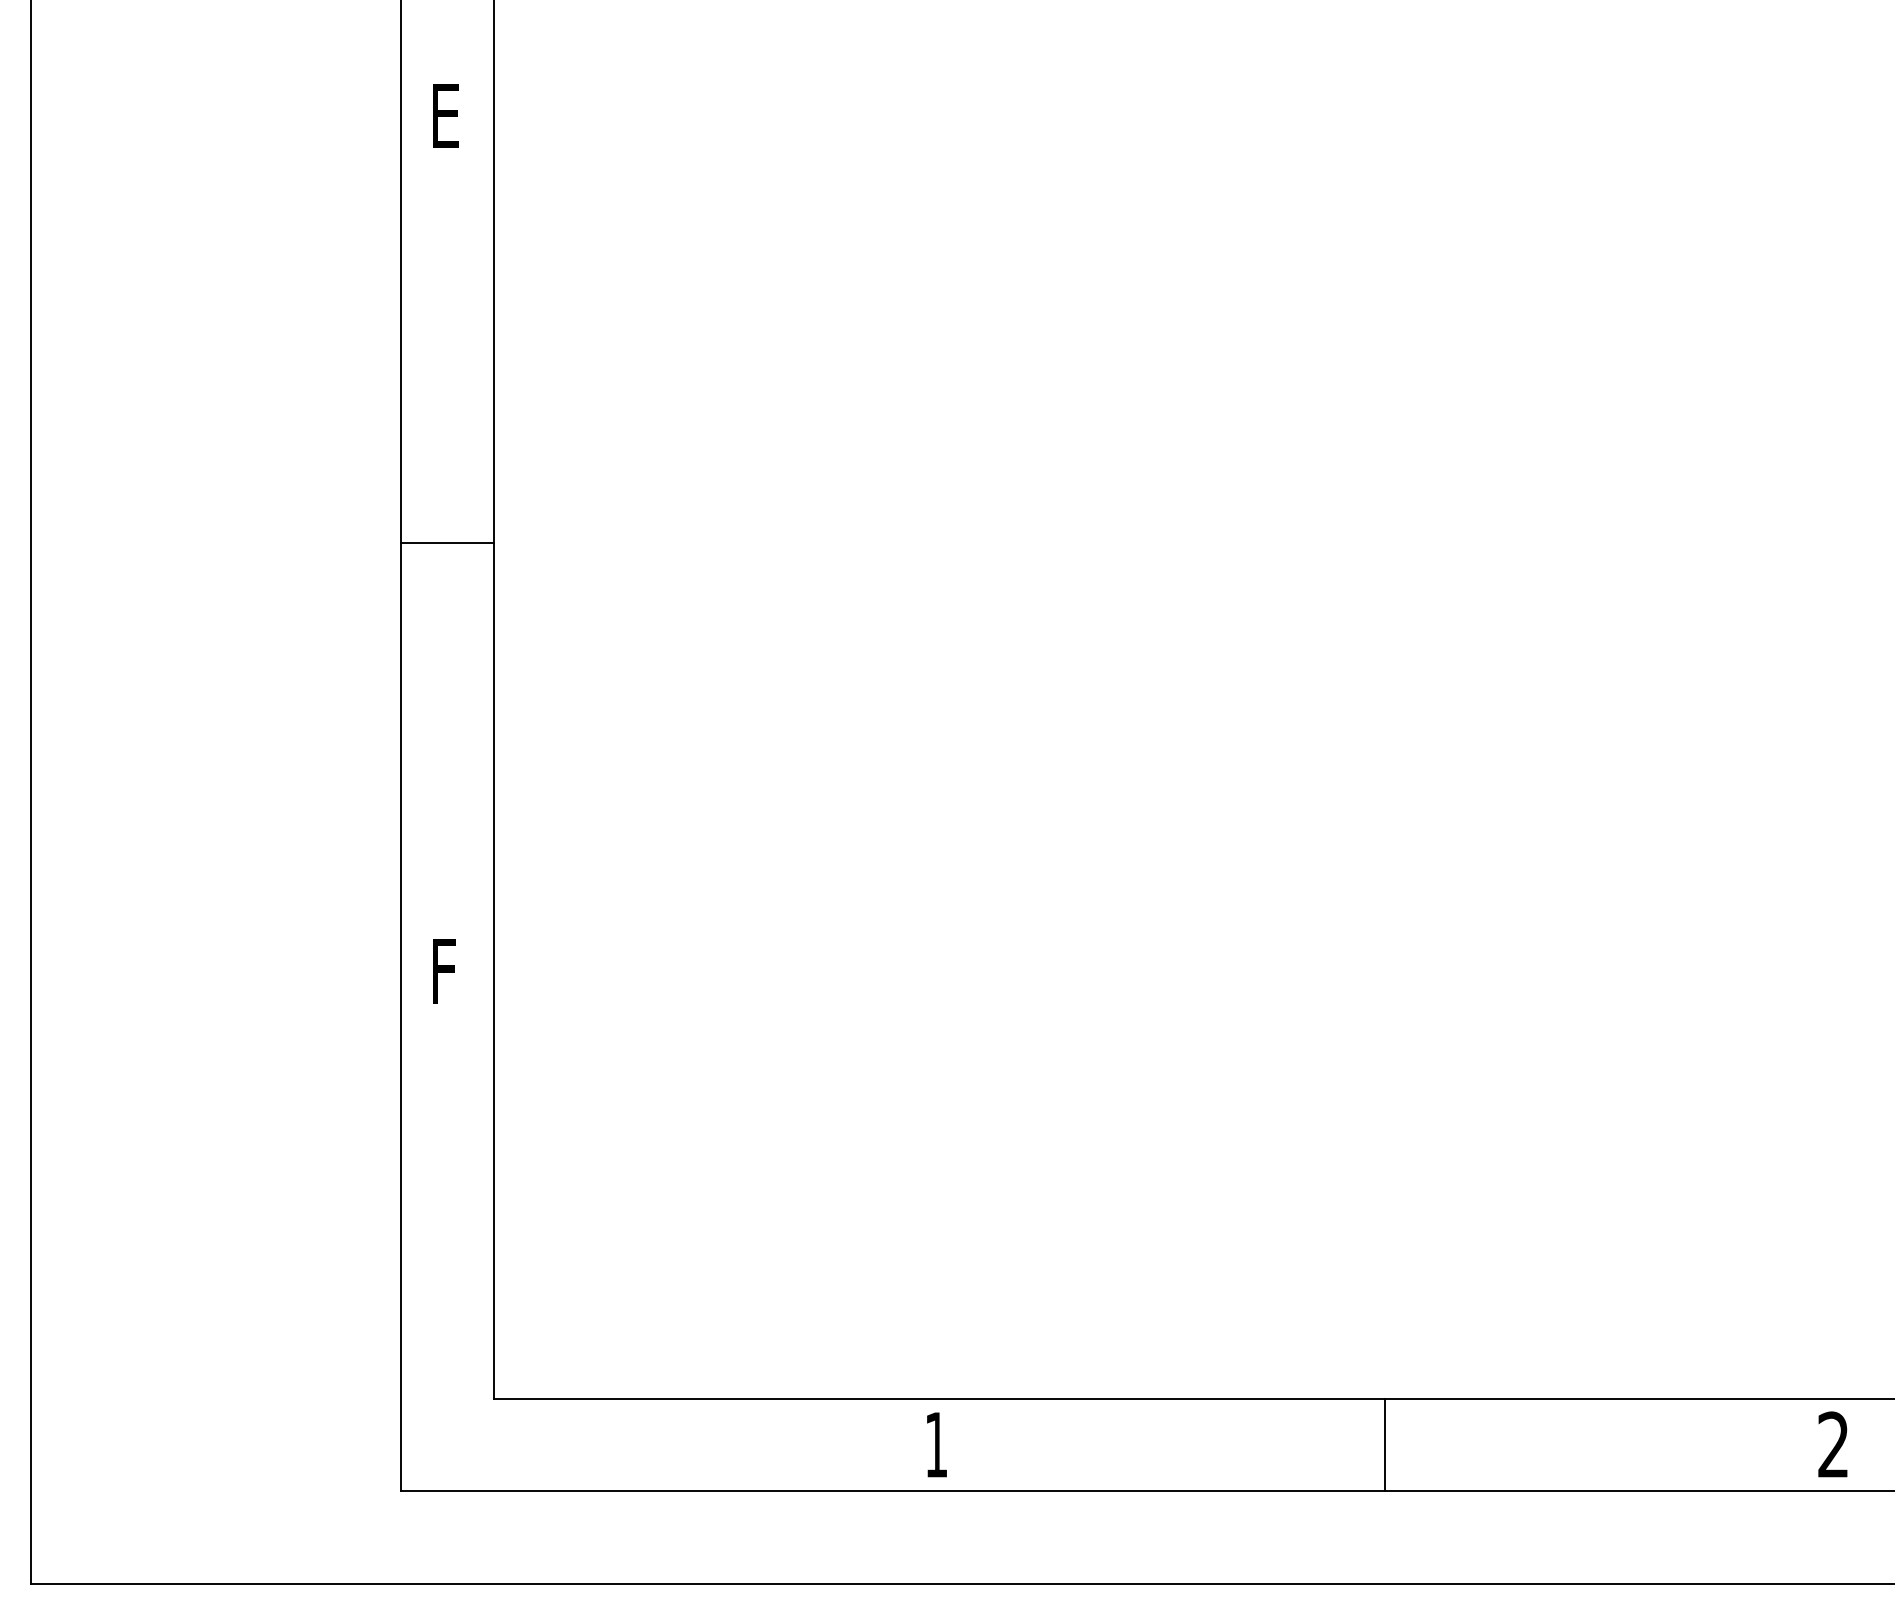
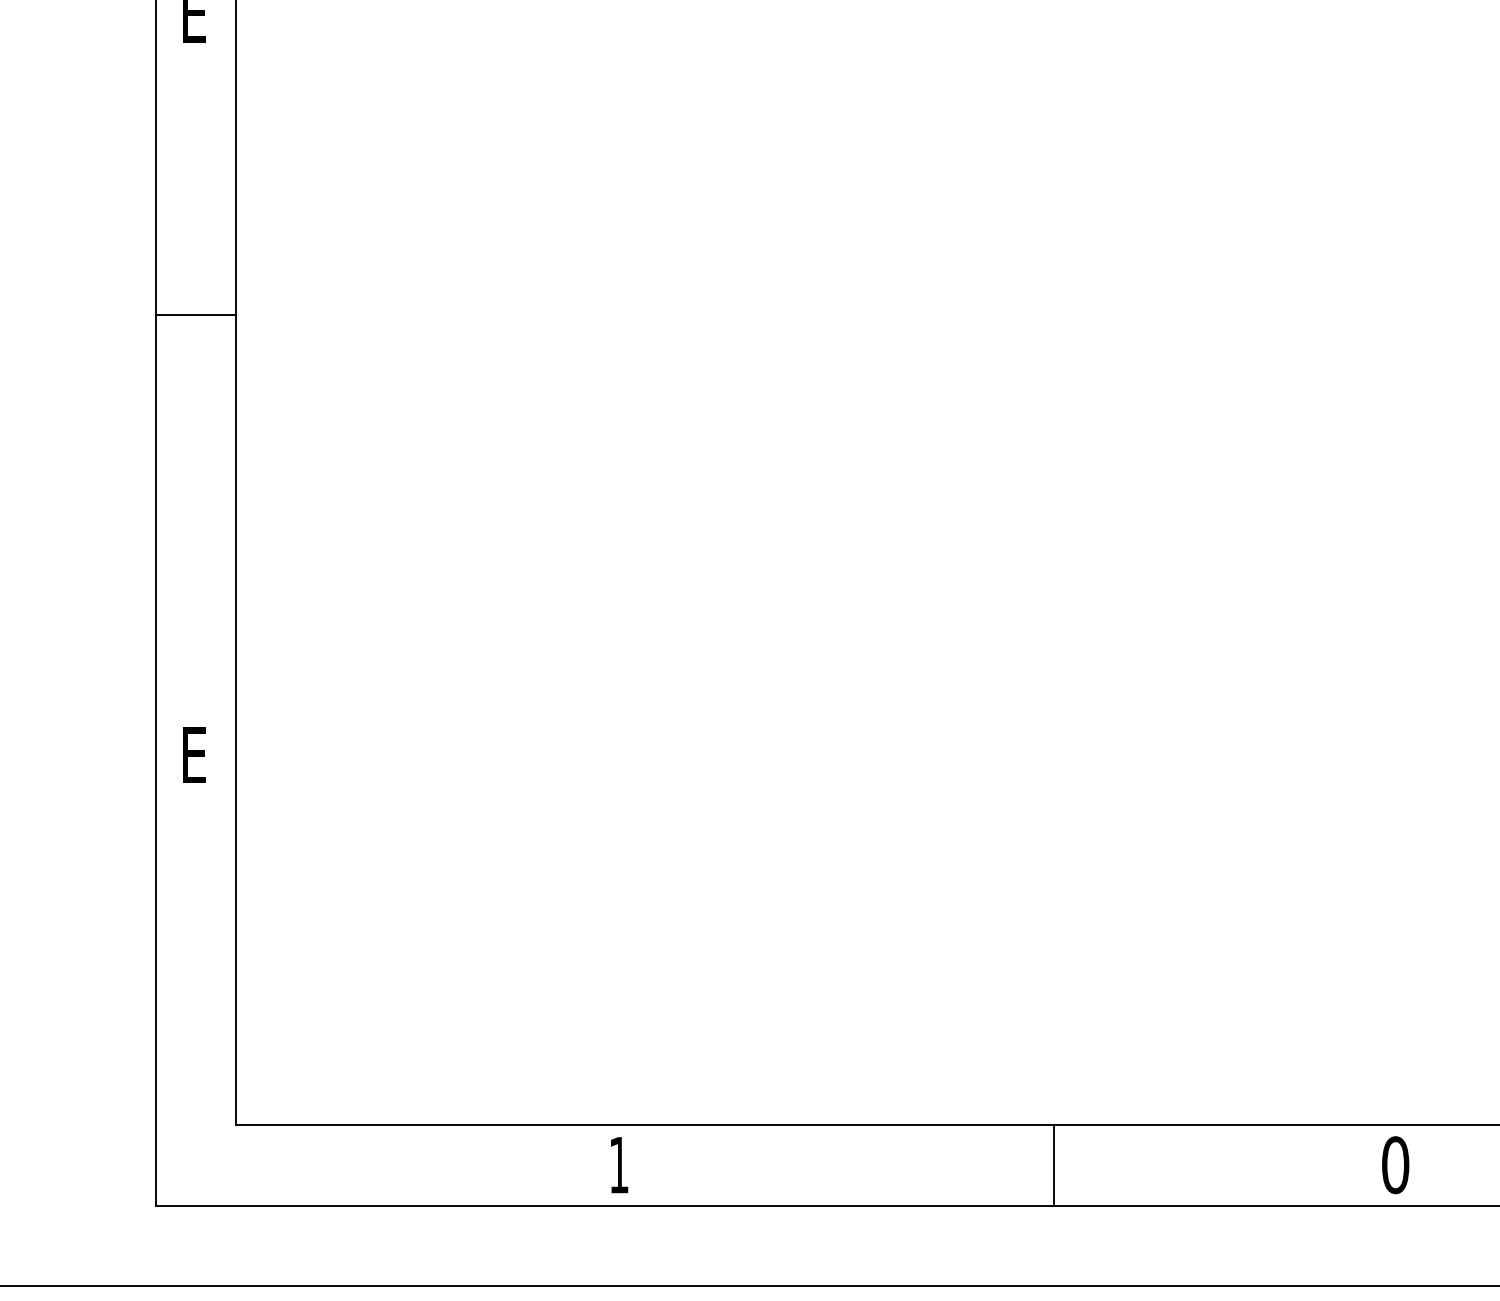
line: (447, 543) -> (195, 314), moved
text: (448, 971) -> (196, 755), F -> E
line: (1385, 1444) -> (1054, 1164), moved
text: (1833, 1444) -> (1395, 1164), 2 -> 0

